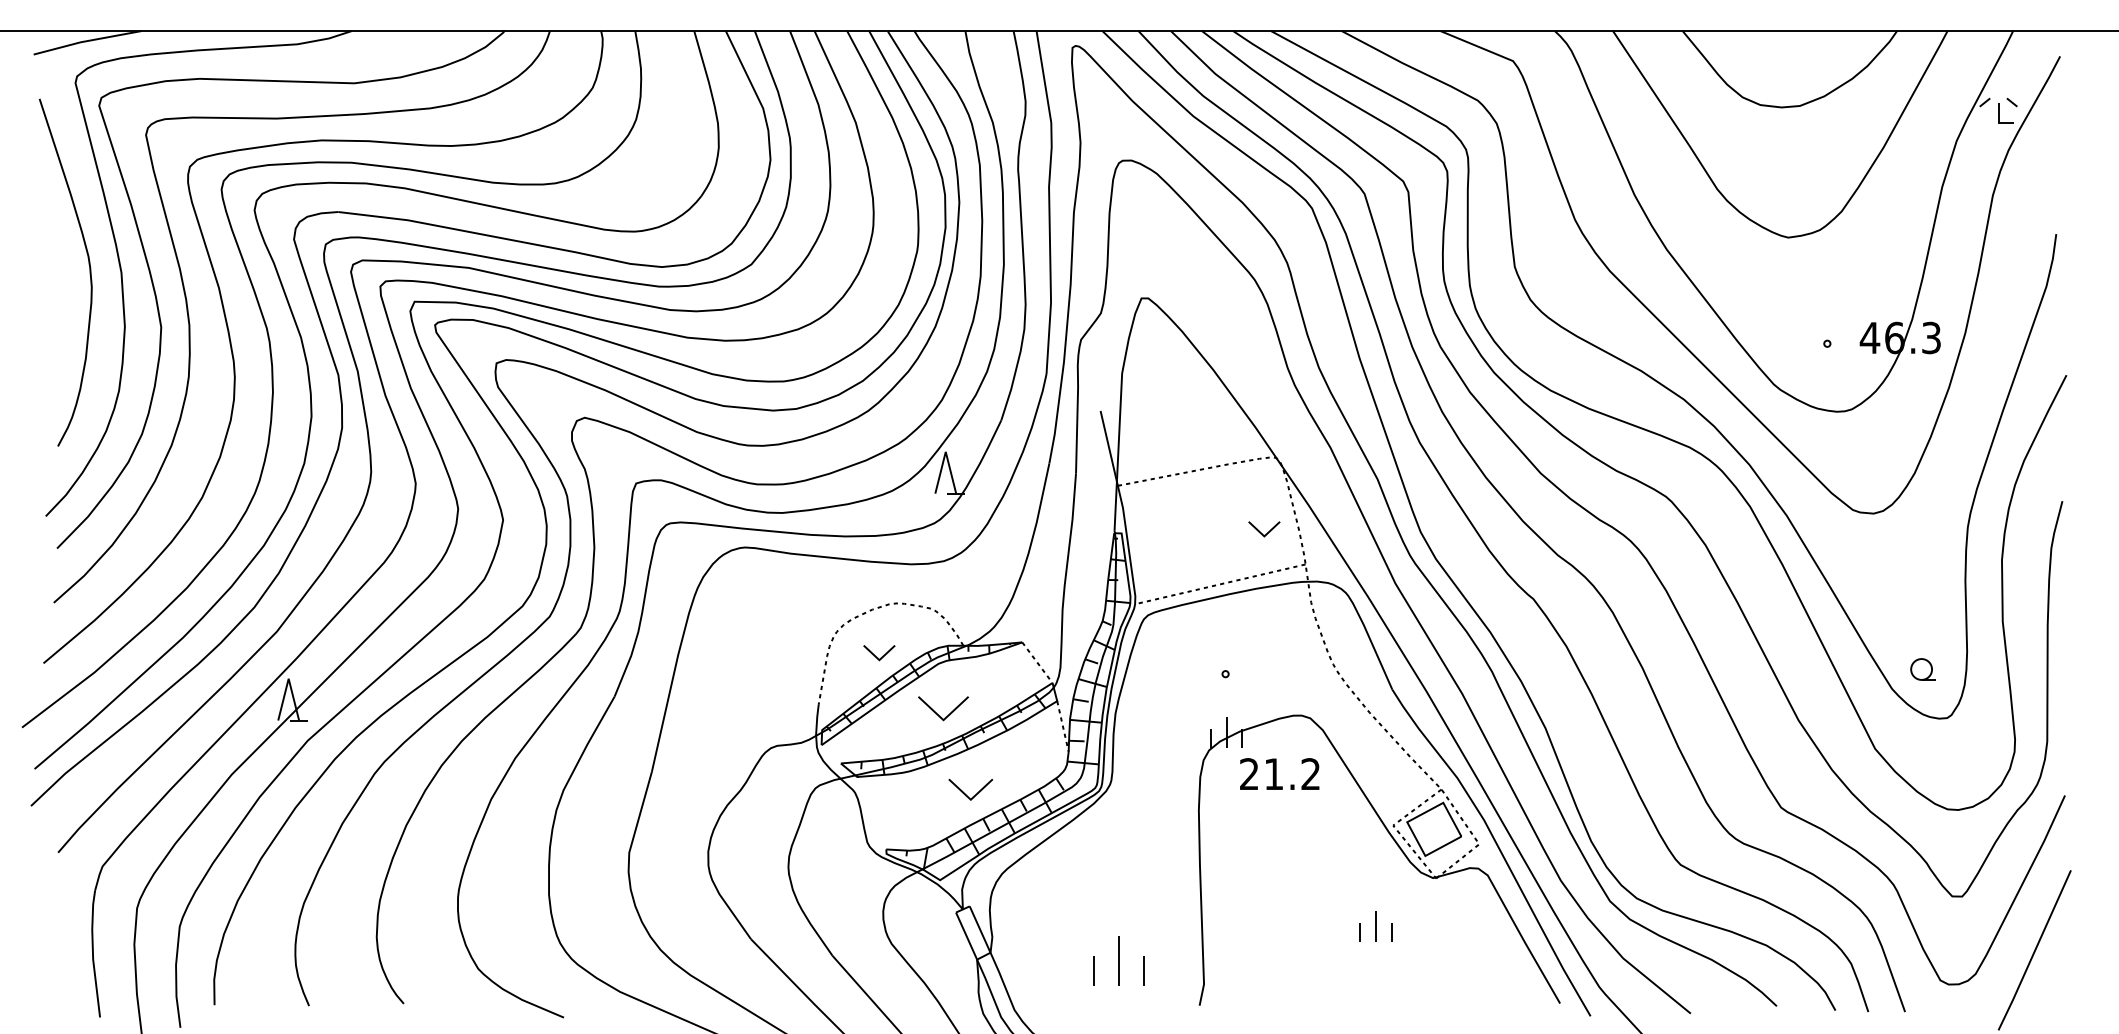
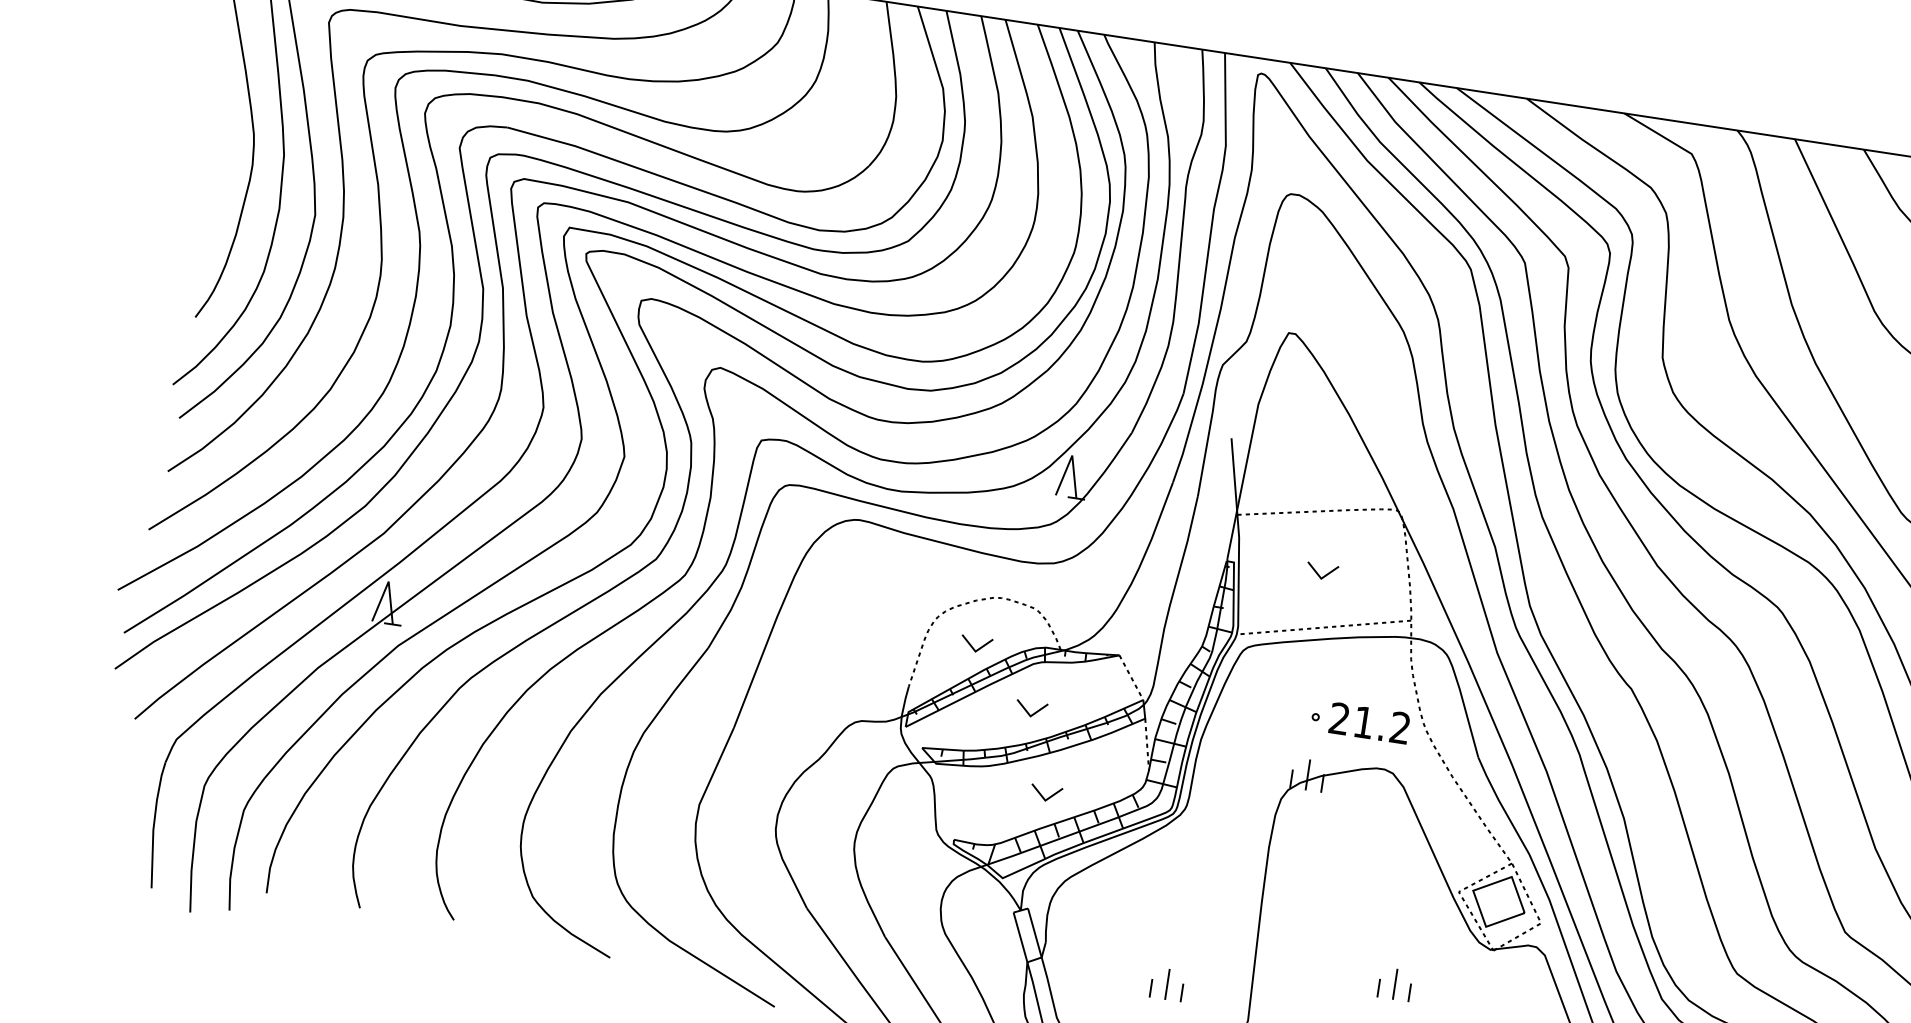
part: (1264, 529) -> (1322, 571), moved
part: (943, 708) -> (1031, 708), size x0.62
text: (1279, 773) -> (1369, 722), moved
part: (970, 790) -> (1046, 794), size x0.71
part: (1375, 926) -> (1394, 984), moved
part: (1118, 960) -> (1167, 984), size x0.62

